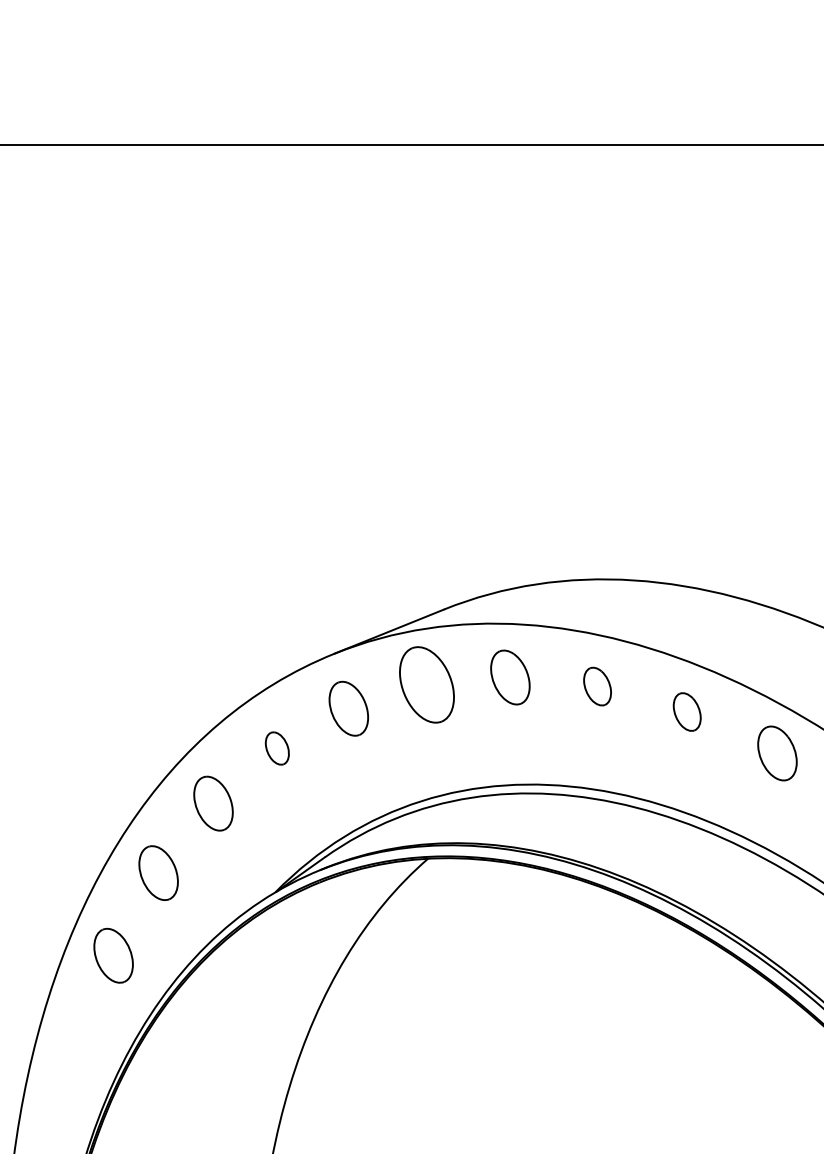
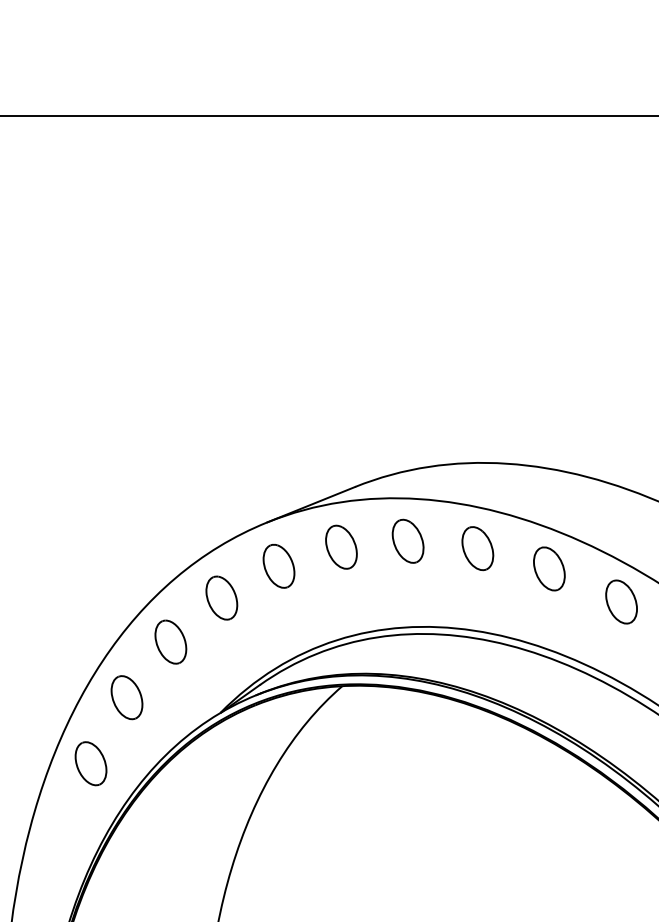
part: (426, 684) -> (341, 546), size x0.71
part: (597, 686) -> (477, 548), size x1.43
part: (687, 711) -> (549, 568), size x1.43
part: (277, 748) -> (222, 598), size x1.67

